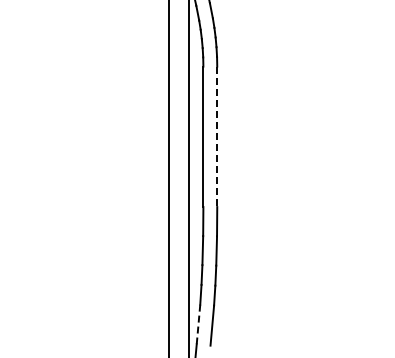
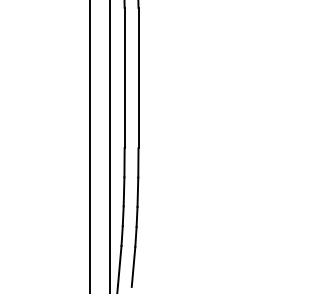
line: (217, 137) -> (138, 78), dashed -> solid
line: (198, 324) -> (119, 265), dashed -> solid

